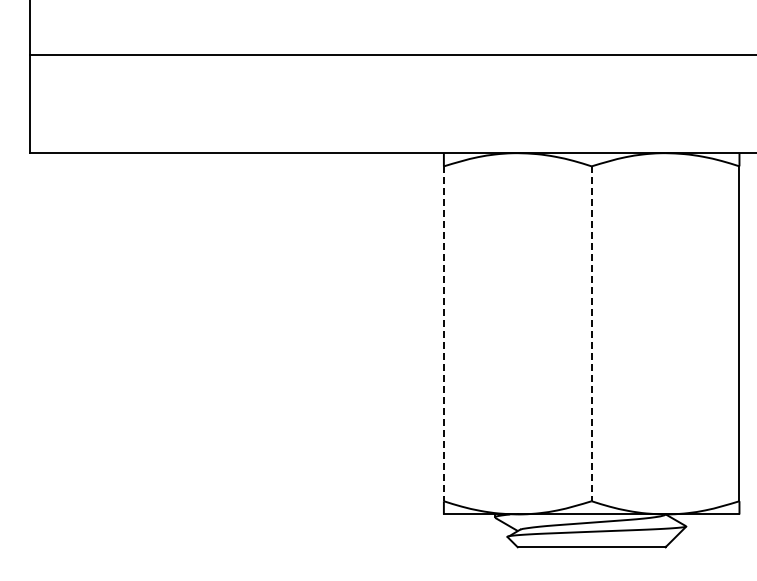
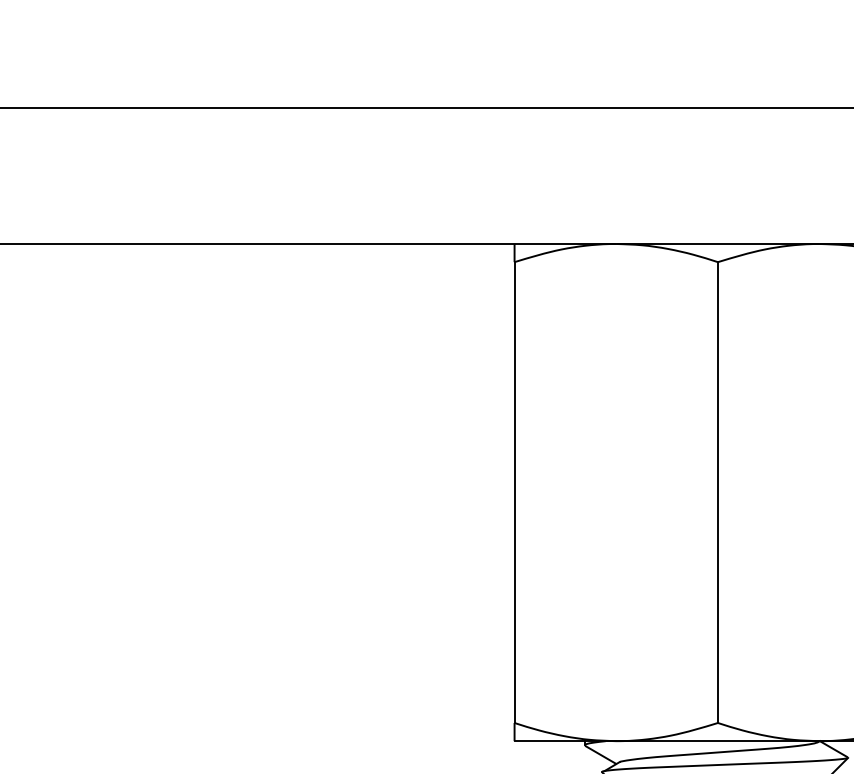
line: (443, 334) -> (514, 493), dashed -> solid
line: (591, 334) -> (717, 493), dashed -> solid

